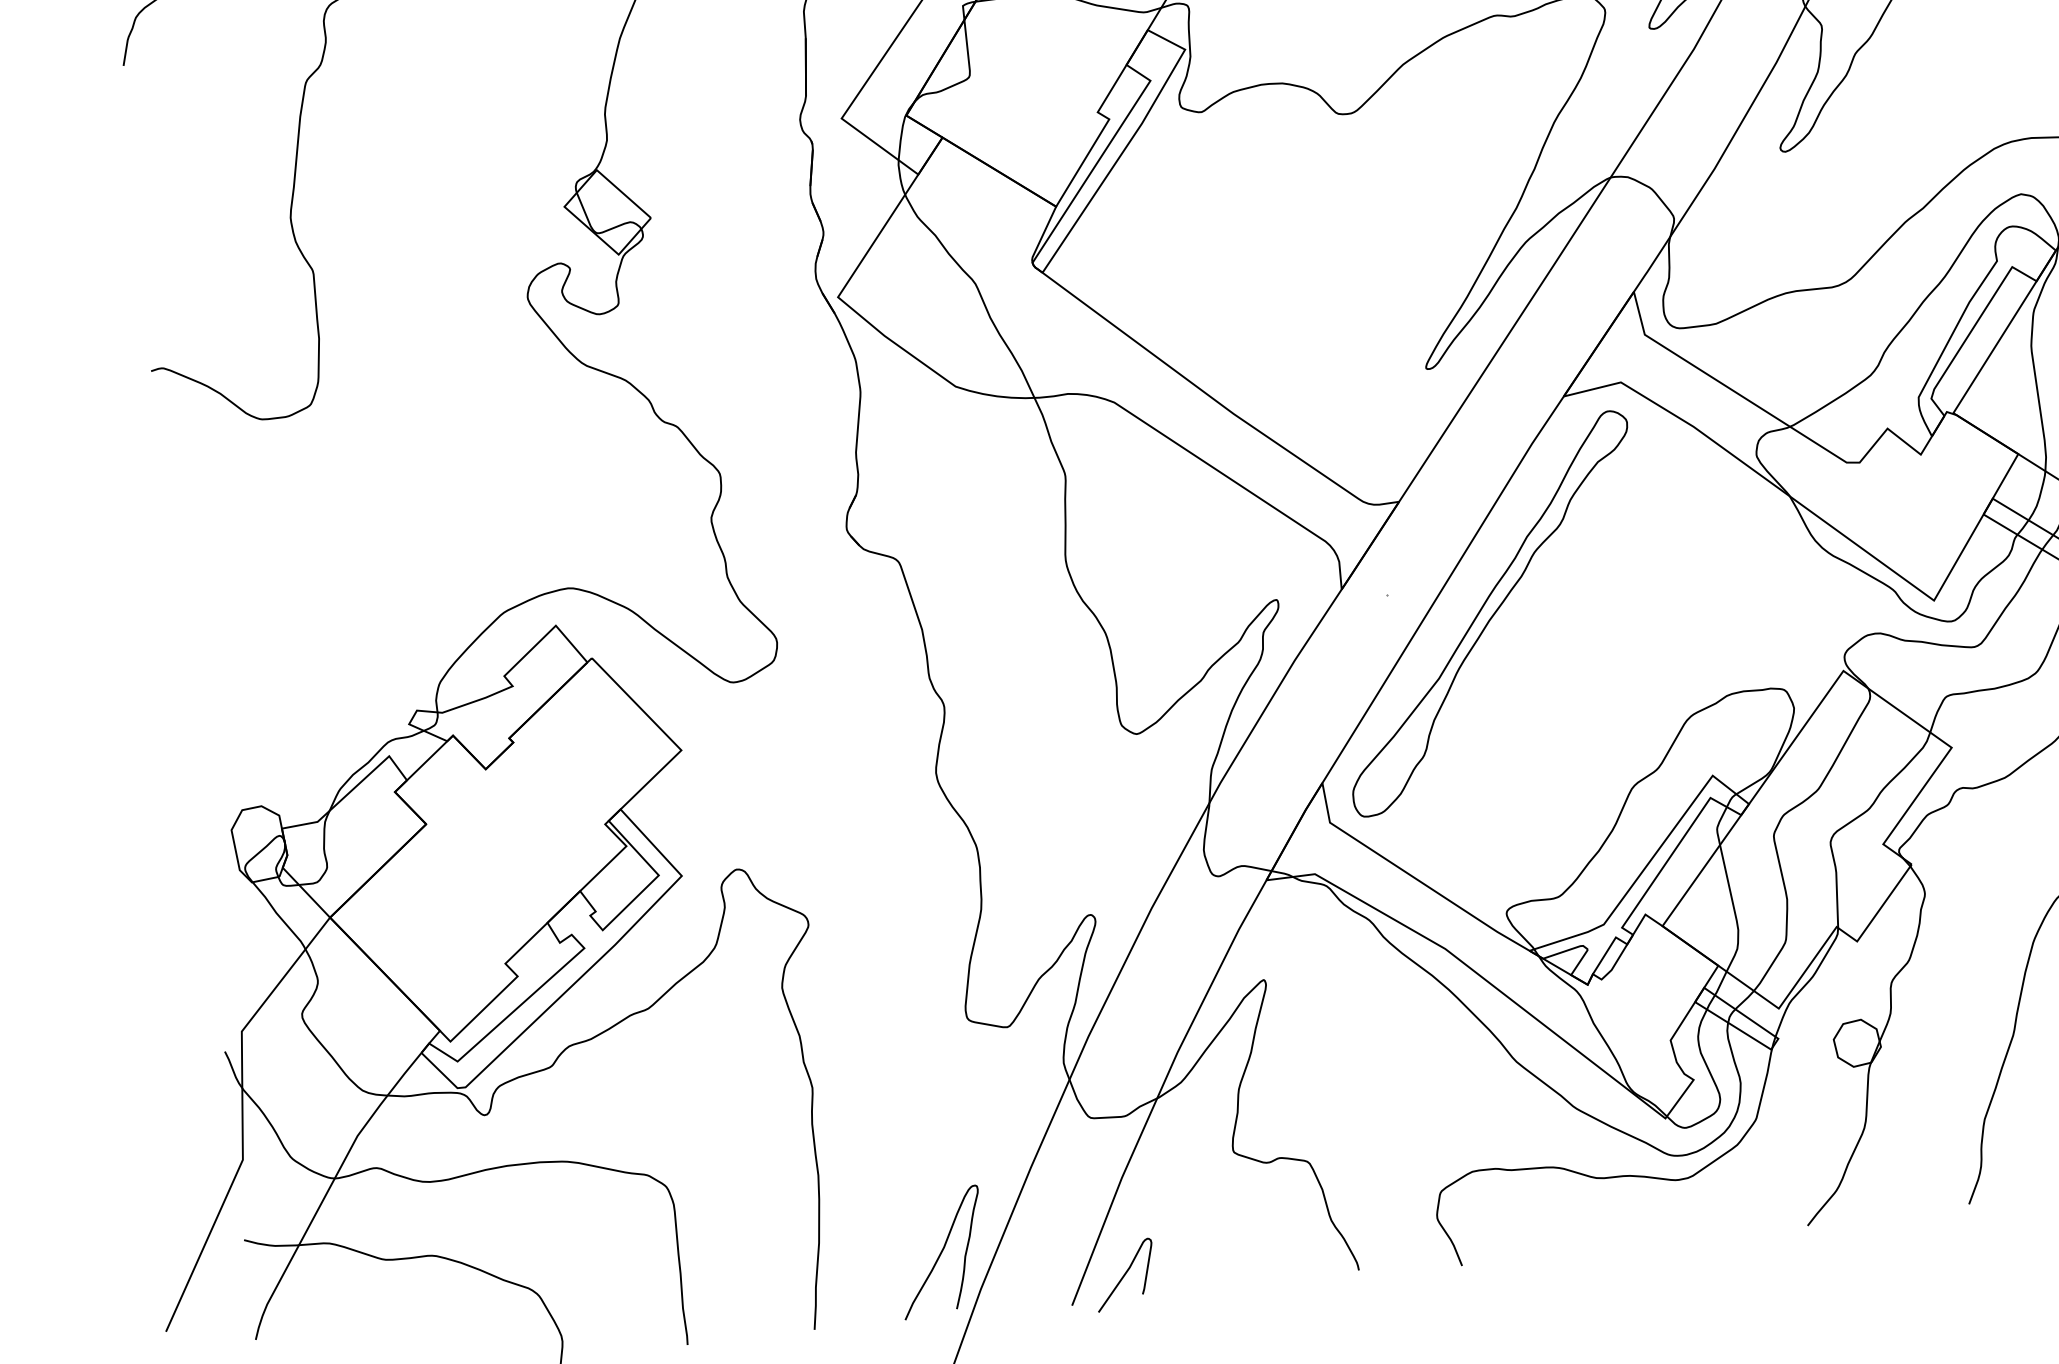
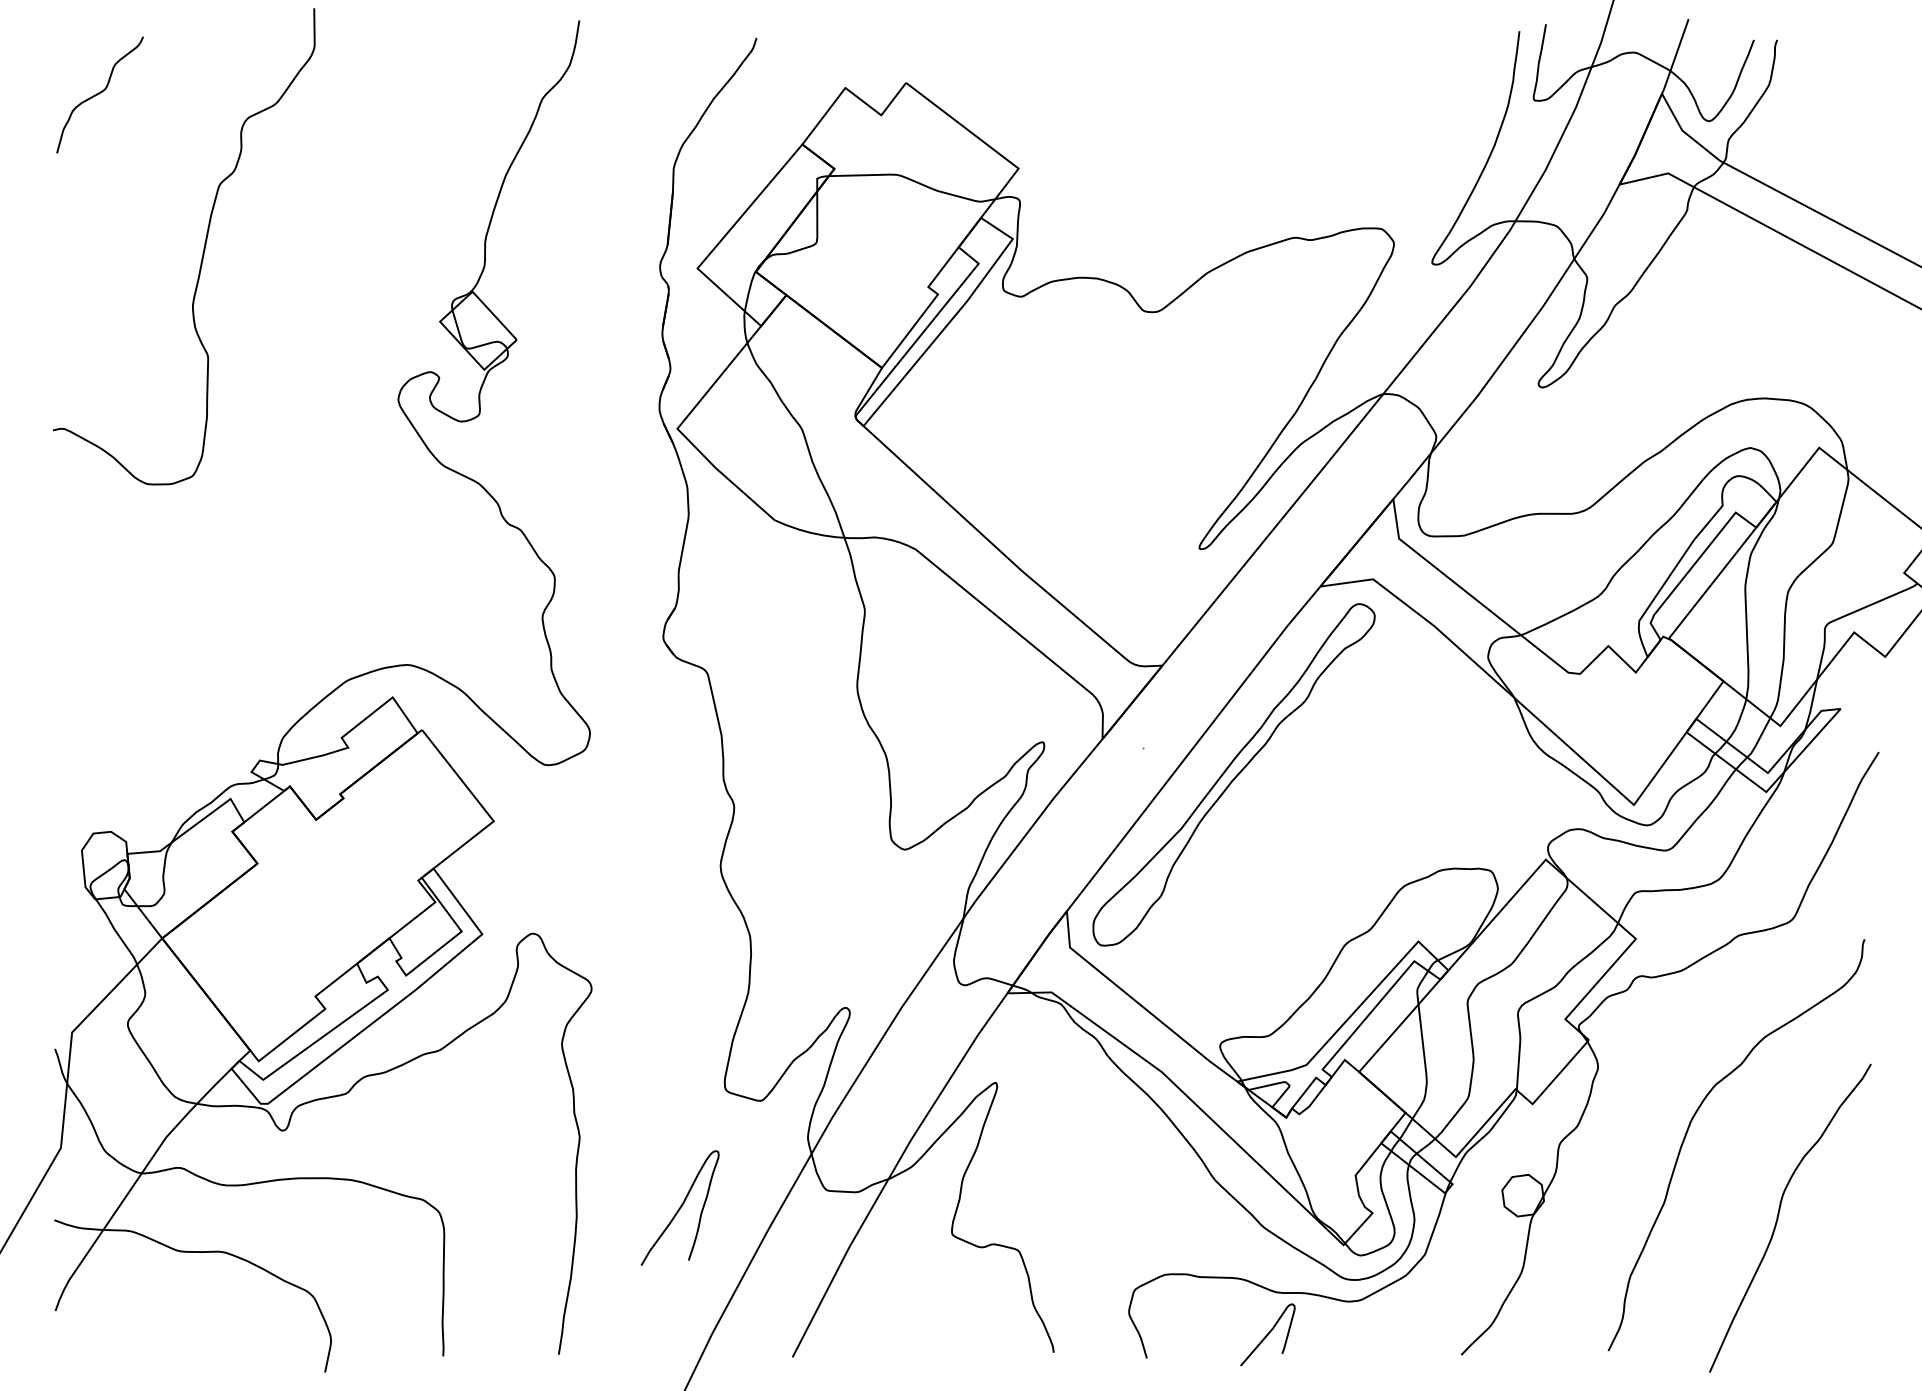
curve: (940, 1251) -> (679, 1207), moved
curve: (1124, 1274) -> (1267, 1334), moved

